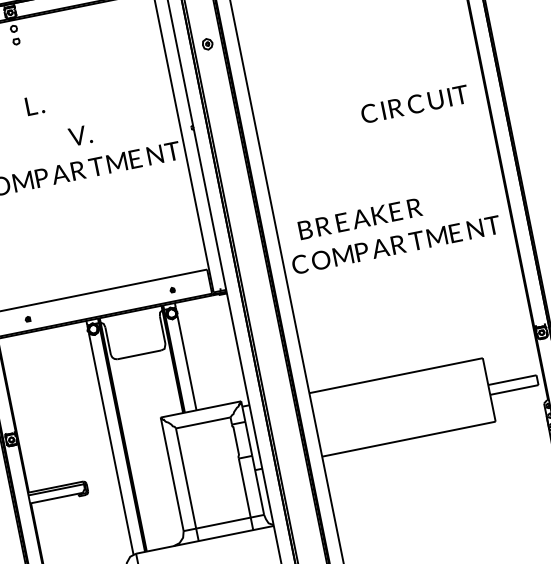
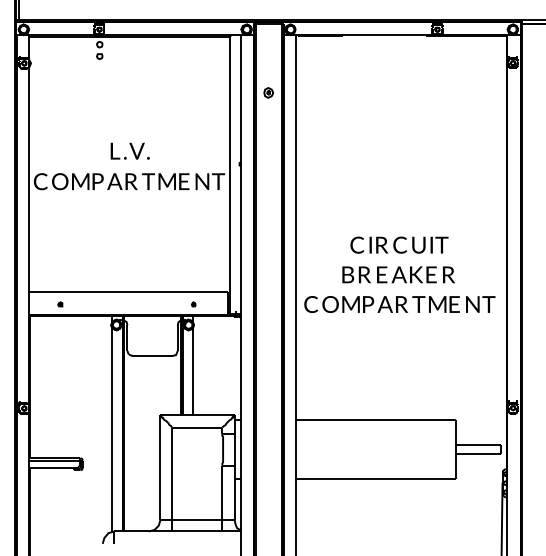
text: (414, 103) -> (399, 244), moved
text: (34, 104) -> (118, 150), moved
text: (359, 218) -> (398, 274), moved

